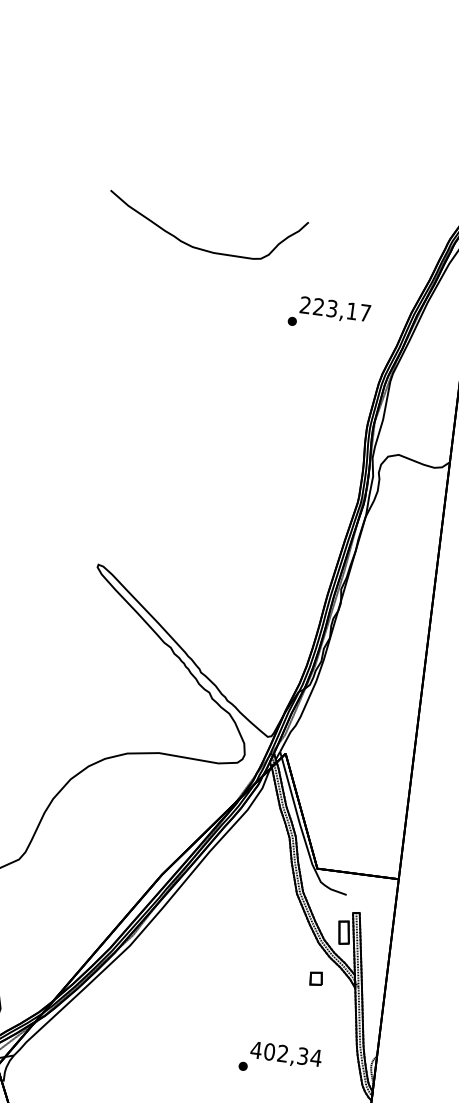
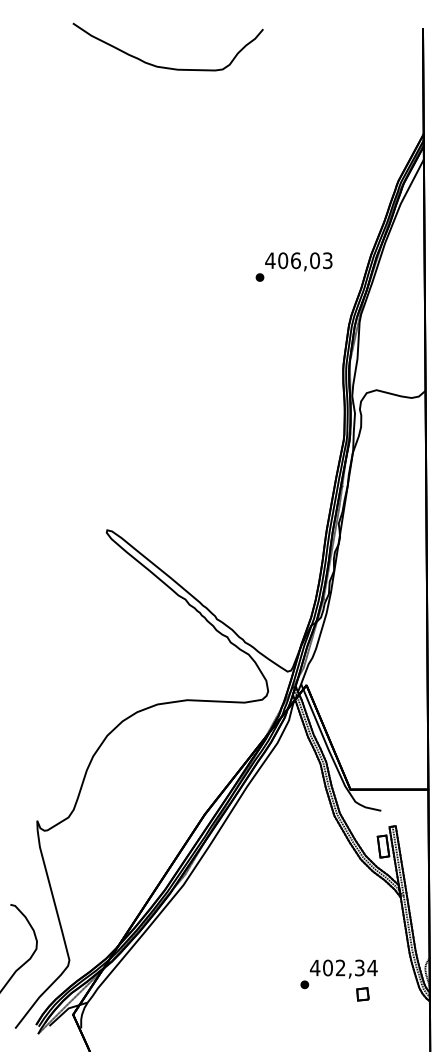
curve: (200, 247) -> (164, 66), moved
text: (334, 308) -> (298, 260), 223,17 -> 406,03
part: (315, 978) -> (362, 994), moved

